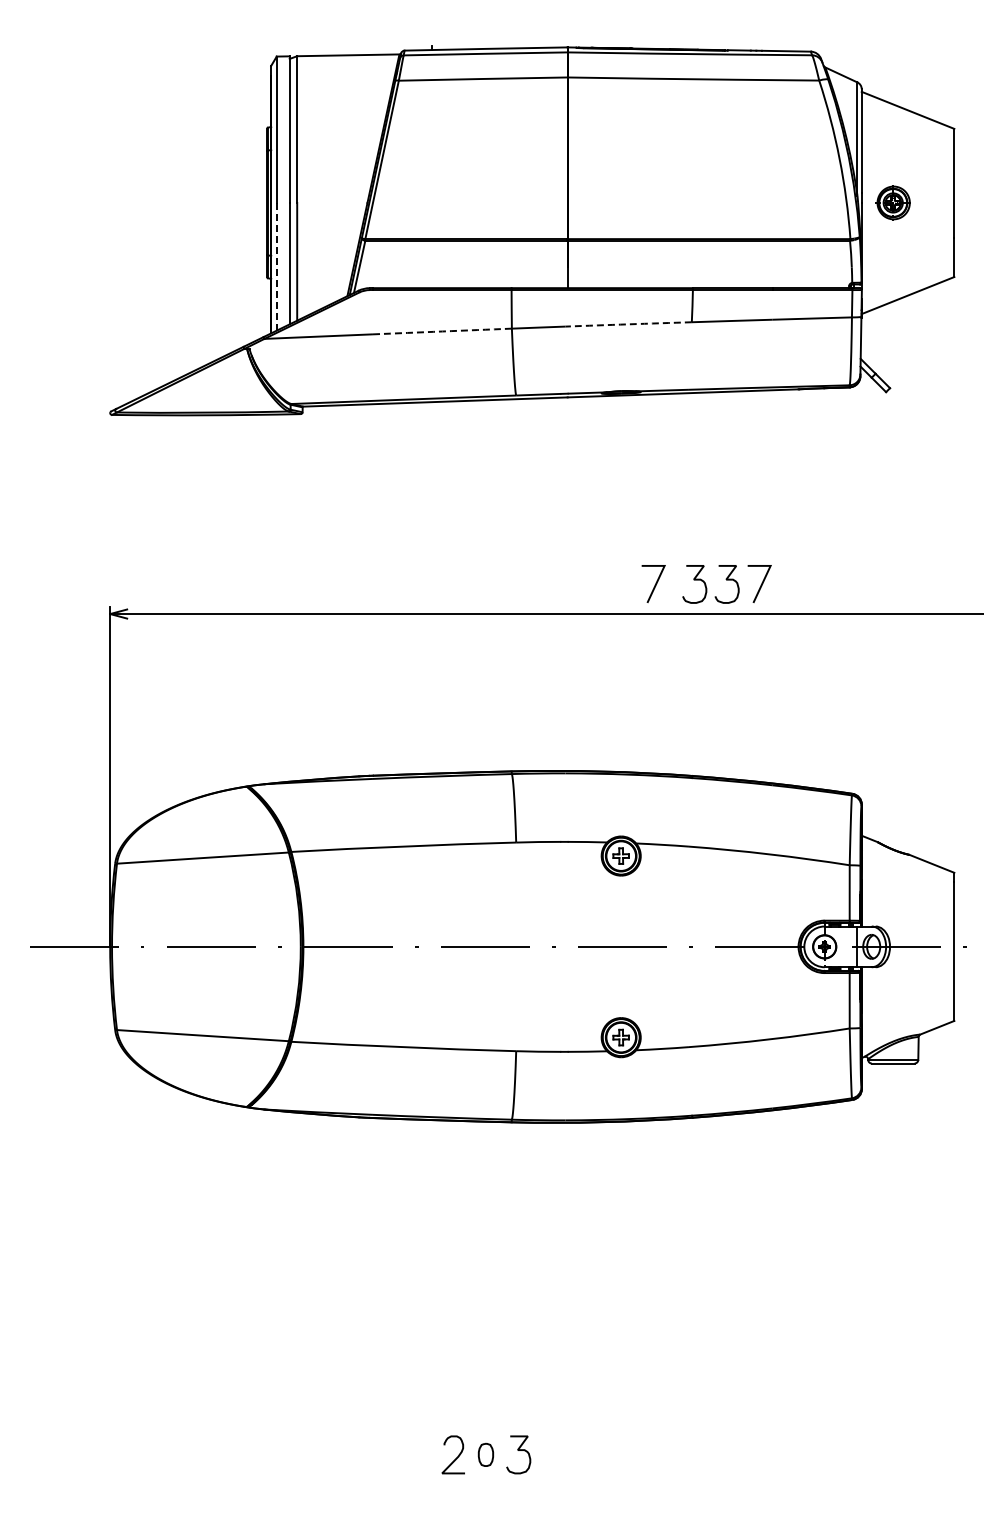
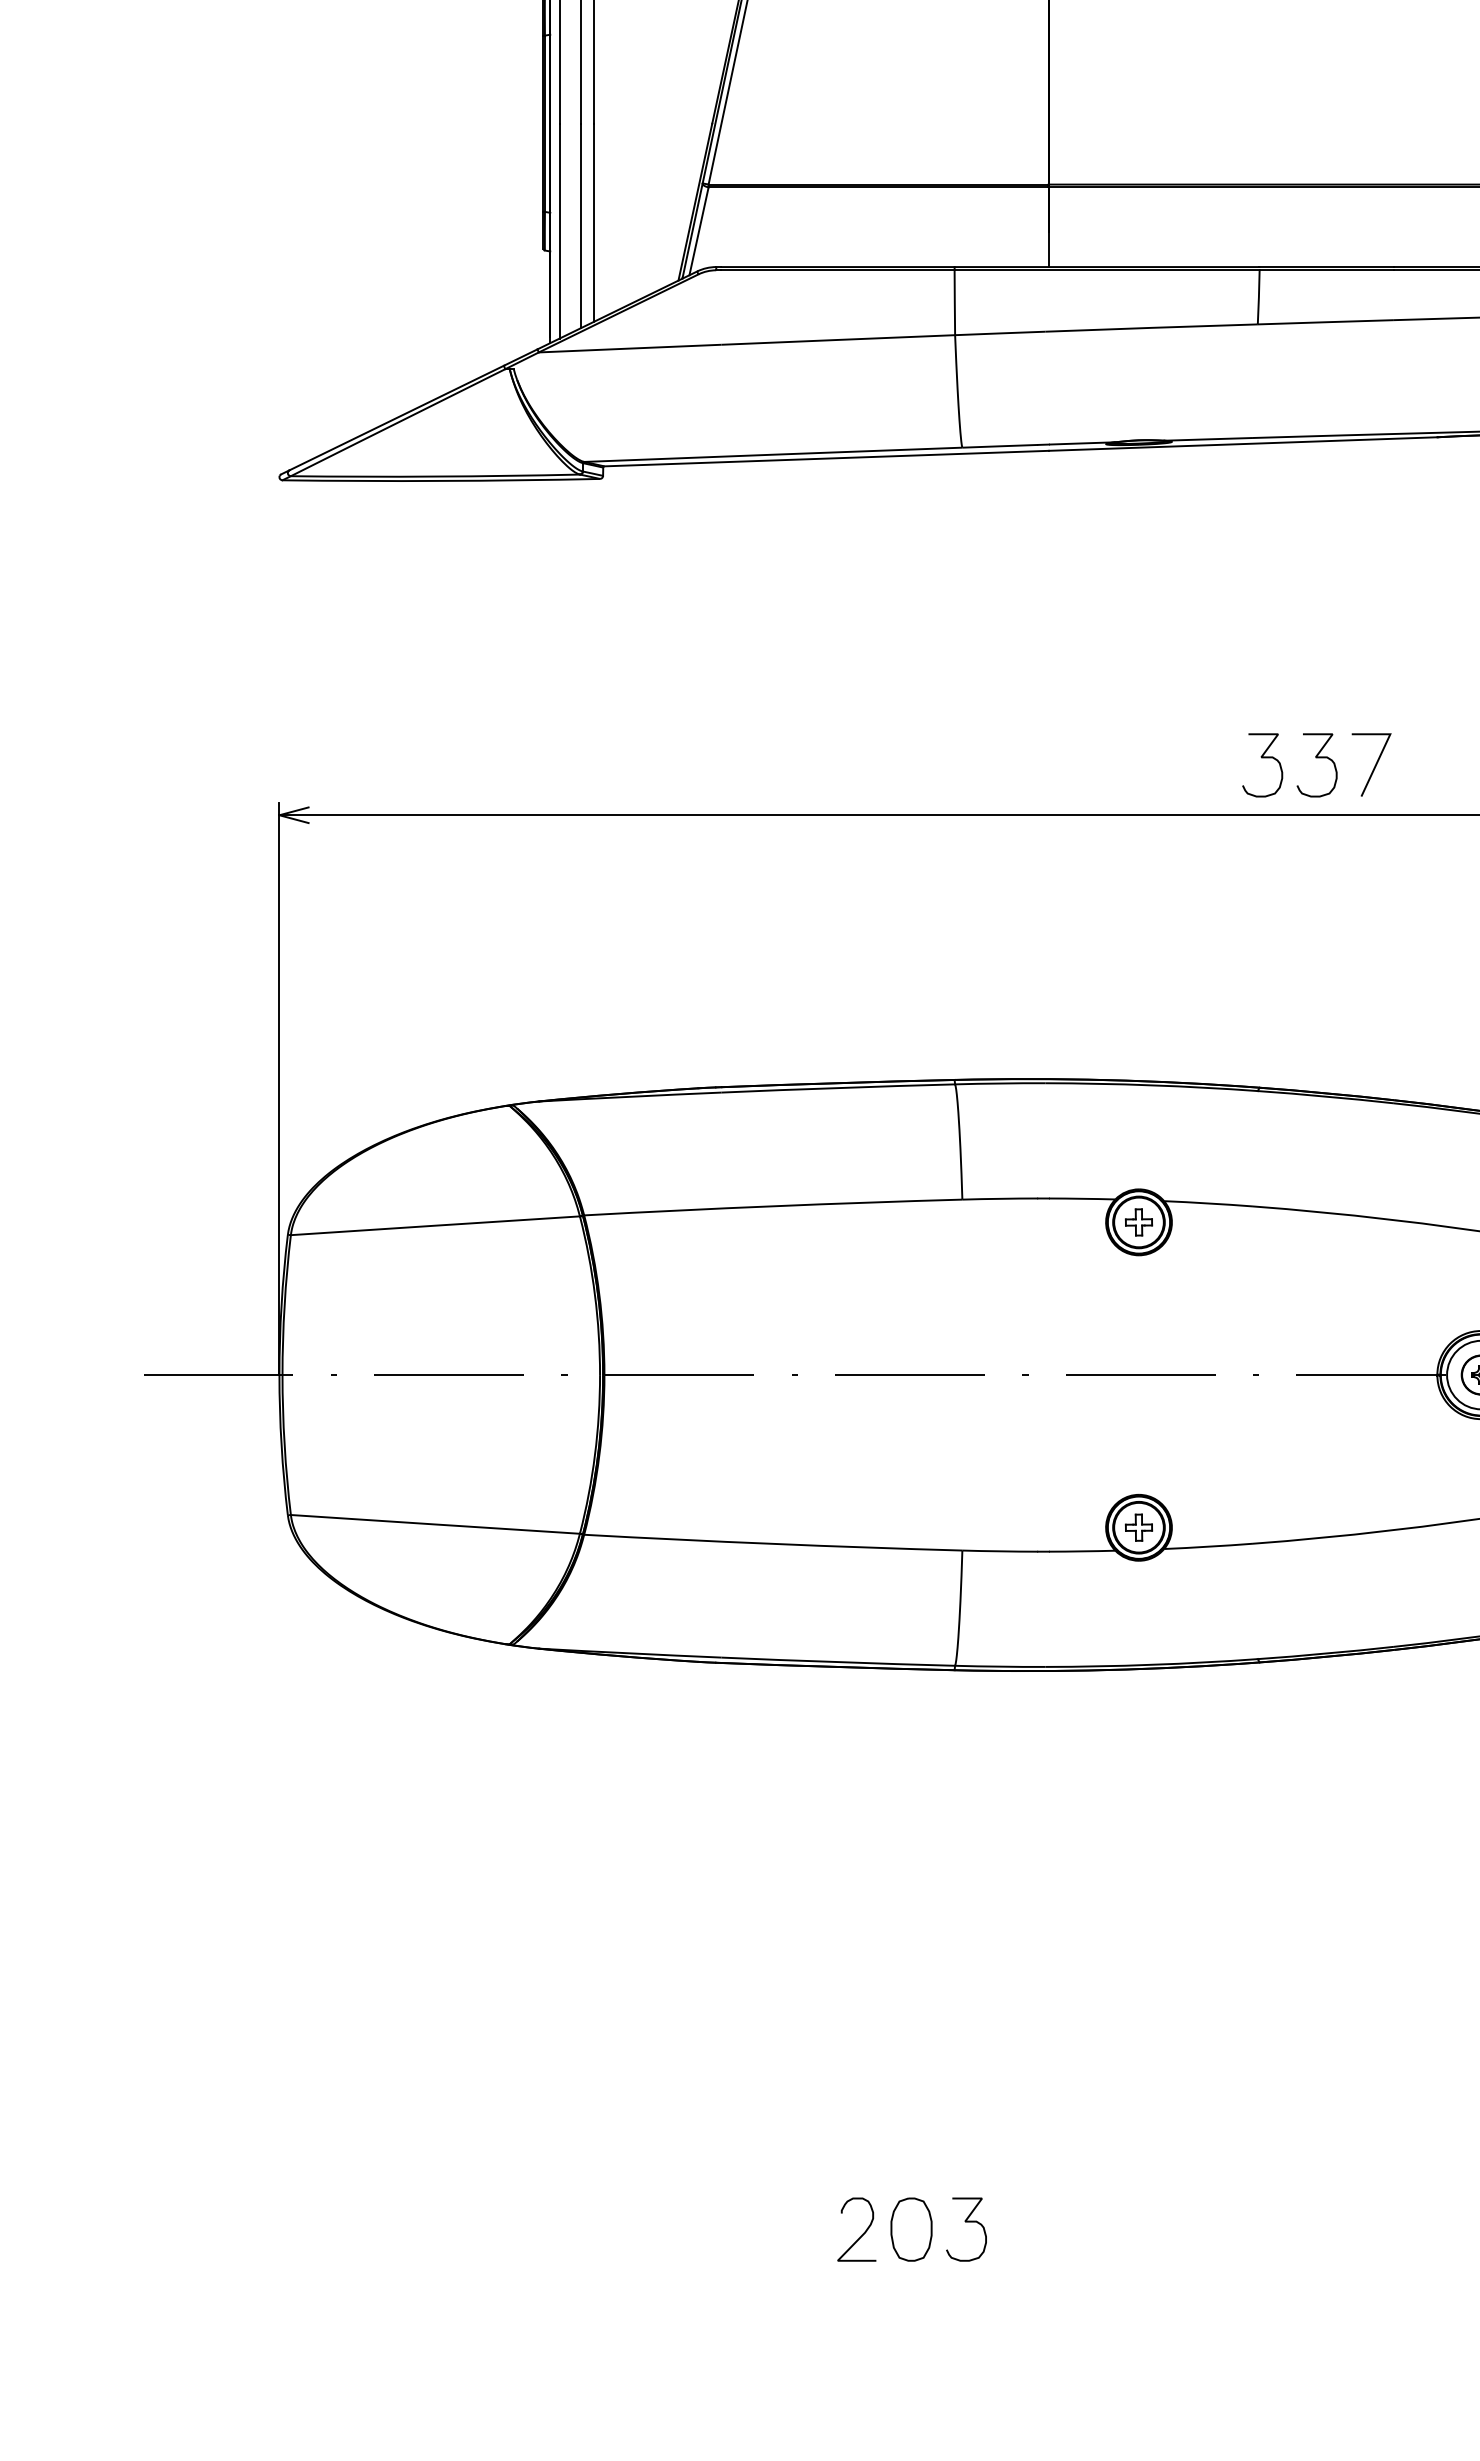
line: (276, 266) -> (559, 230), dashed -> solid
arc: (628, 324) -> (1151, 328), dashed -> solid
arc: (442, 331) -> (838, 339), dashed -> solid
line: (655, 583) -> (1196, 763), removed
part: (485, 1454) -> (910, 2228), size x1.67

